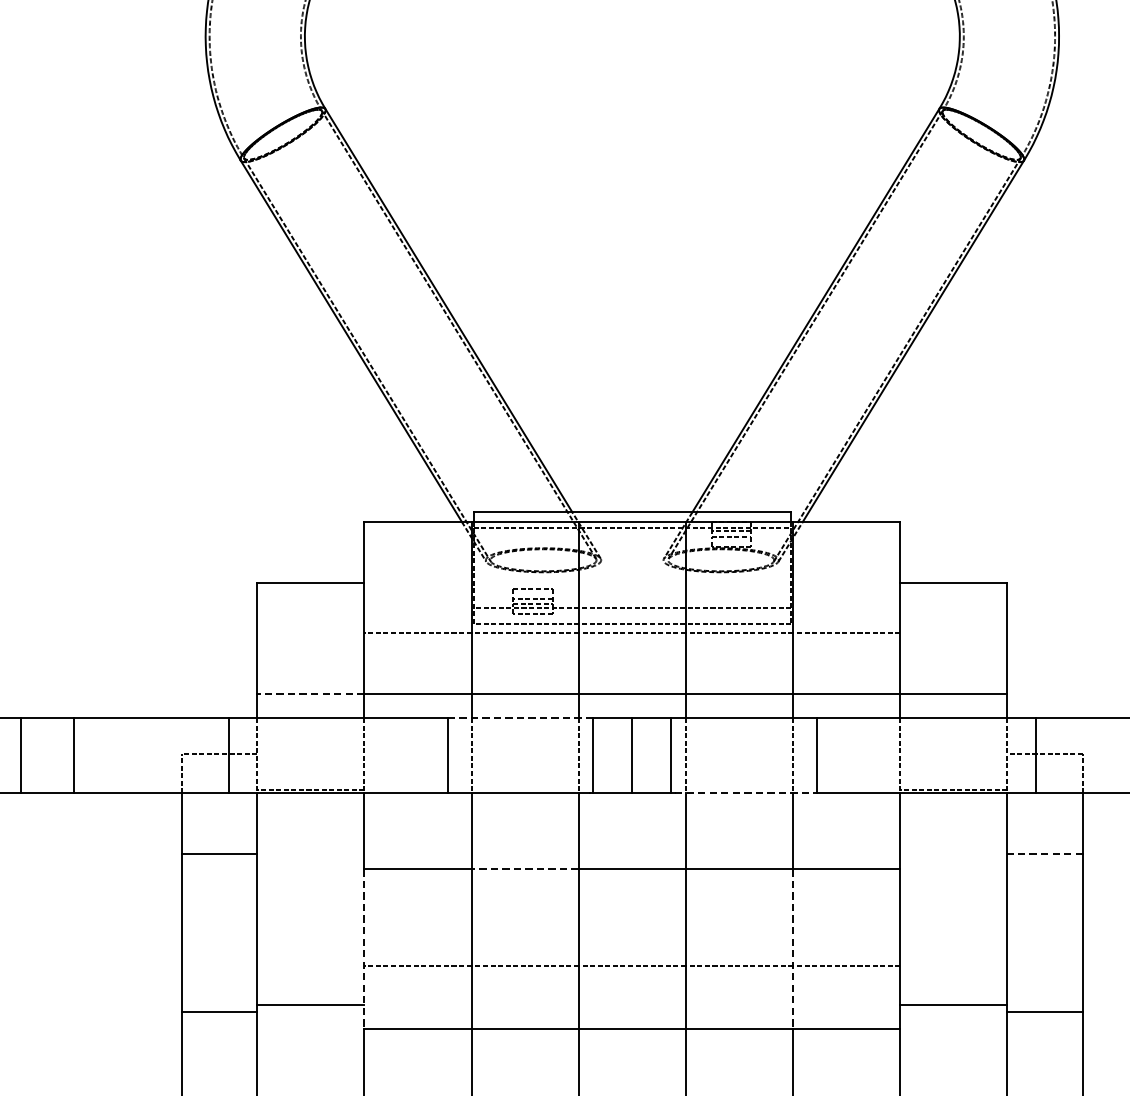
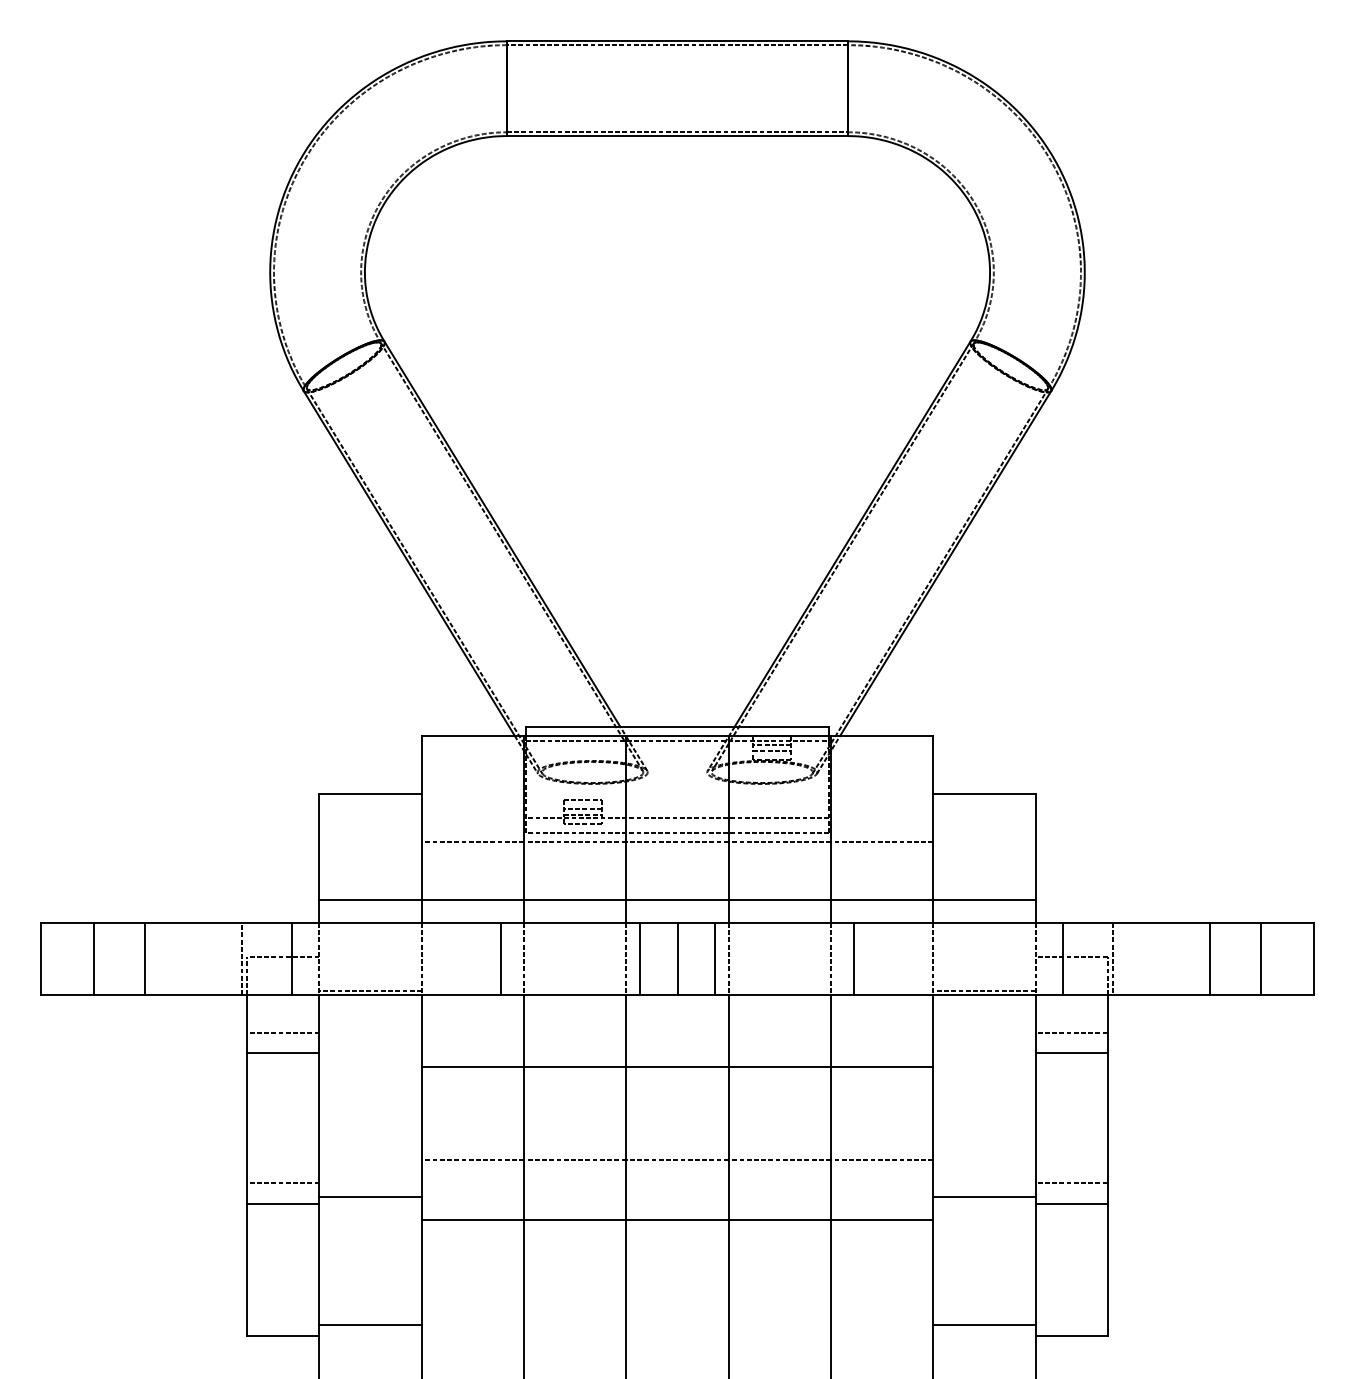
line: (310, 694) -> (370, 900), dashed -> solid
line: (520, 718) -> (570, 923), dashed -> solid
line: (175, 756) -> (241, 959), added
line: (1089, 756) -> (1113, 959), added
line: (746, 793) -> (786, 995), dashed -> solid
line: (219, 832) -> (283, 1032), added
line: (1045, 832) -> (1071, 1032), added
line: (1045, 853) -> (1071, 1052), dashed -> solid
line: (524, 869) -> (574, 1067), dashed -> solid
line: (364, 950) -> (421, 1144), dashed -> solid
line: (792, 950) -> (830, 1144), dashed -> solid
line: (219, 990) -> (283, 1183), added
line: (1045, 990) -> (1071, 1183), added

